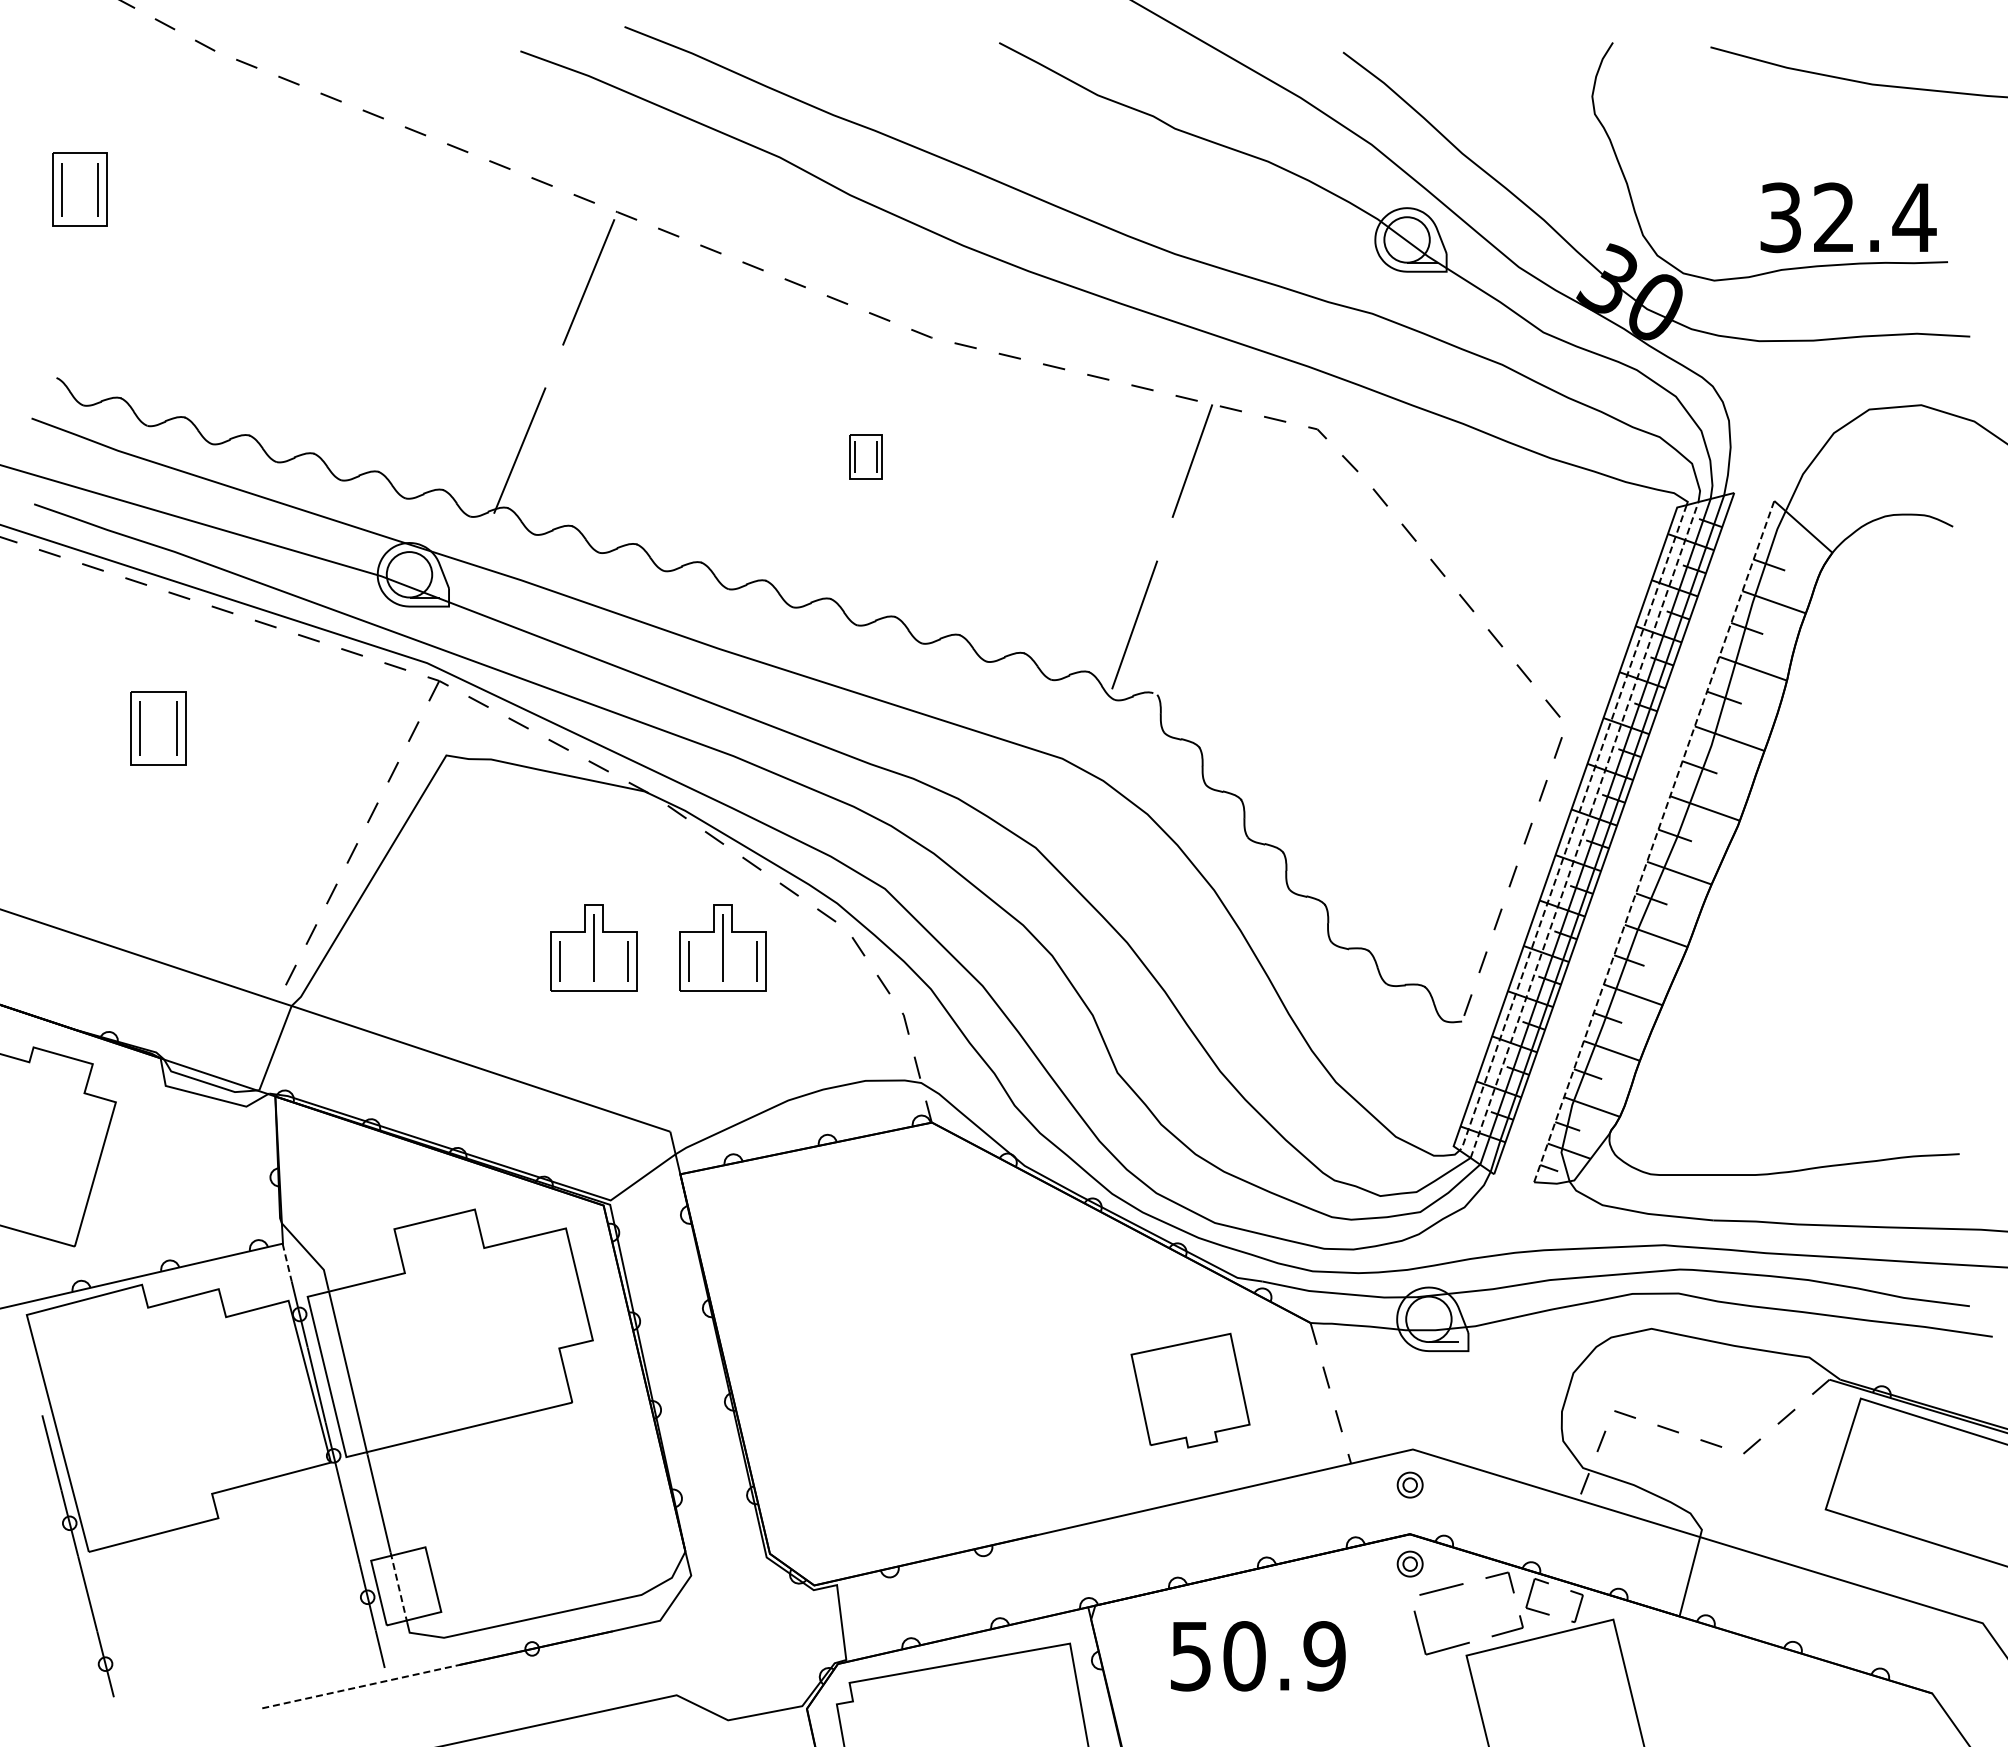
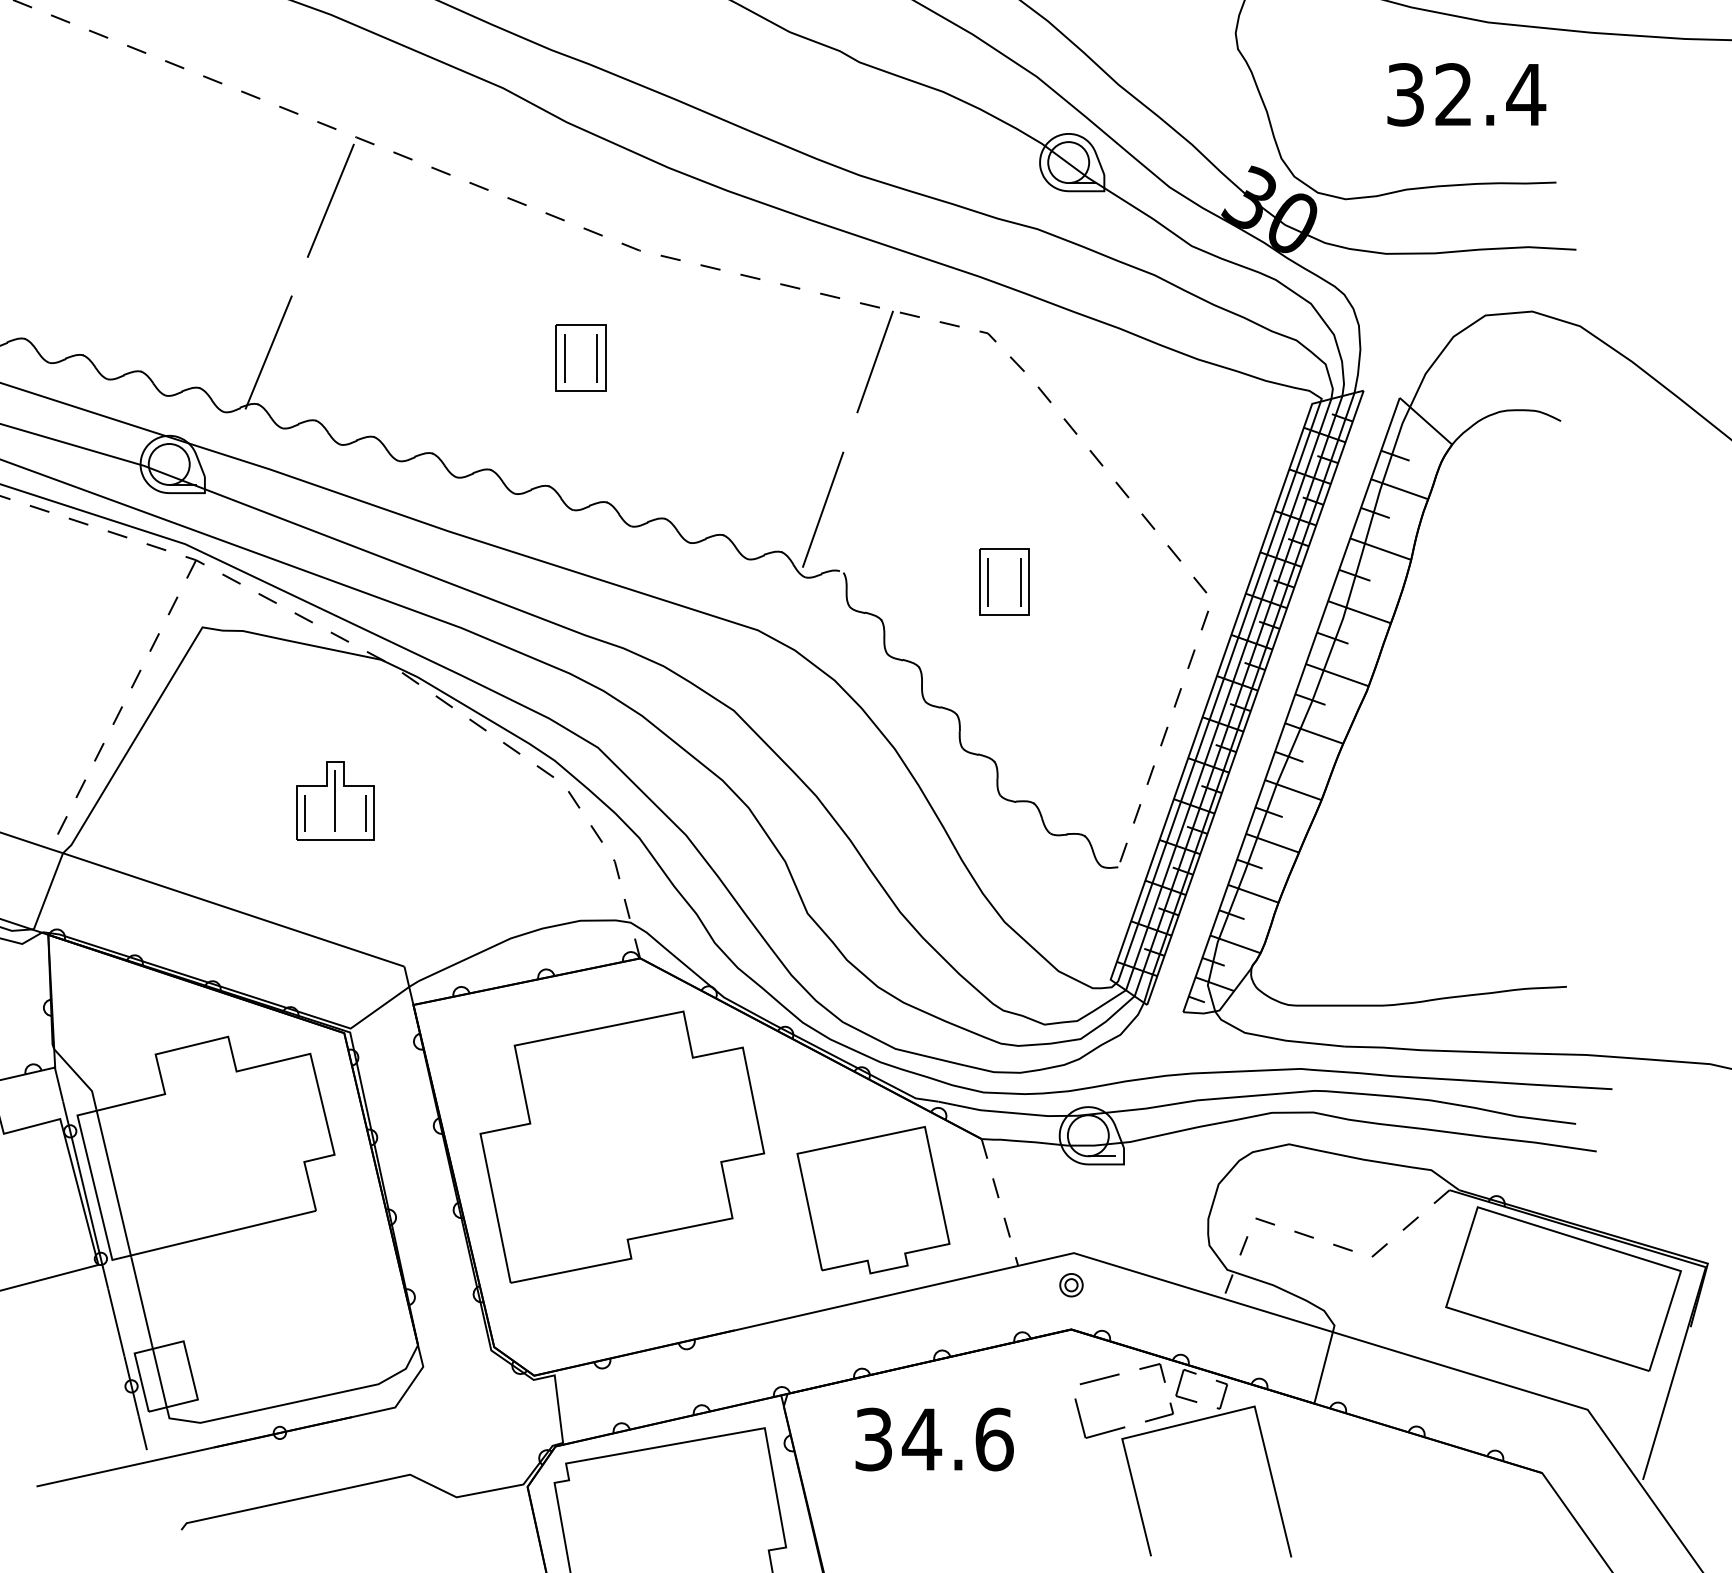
text: (1848, 217) -> (1466, 94), moved
part: (865, 456) -> (580, 357), size x1.67
part: (1335, 705) -> (1004, 582), added
line: (1573, 829) -> (1218, 694), dashed -> solid
line: (1584, 829) -> (1228, 694), dashed -> solid
line: (1654, 841) -> (1291, 704), dashed -> solid
part: (722, 947) -> (451, 800), removed
line: (287, 1263) -> (59, 1085), dashed -> solid
part: (911, 1331) -> (621, 1146), added
part: (1190, 1390) -> (873, 1199), size x1.43
part: (1409, 1563) -> (1070, 1355), removed
line: (398, 1587) -> (159, 1377), dashed -> solid
text: (1258, 1656) -> (934, 1439), 50.9 -> 34.6
line: (360, 1686) -> (125, 1466), dashed -> solid

